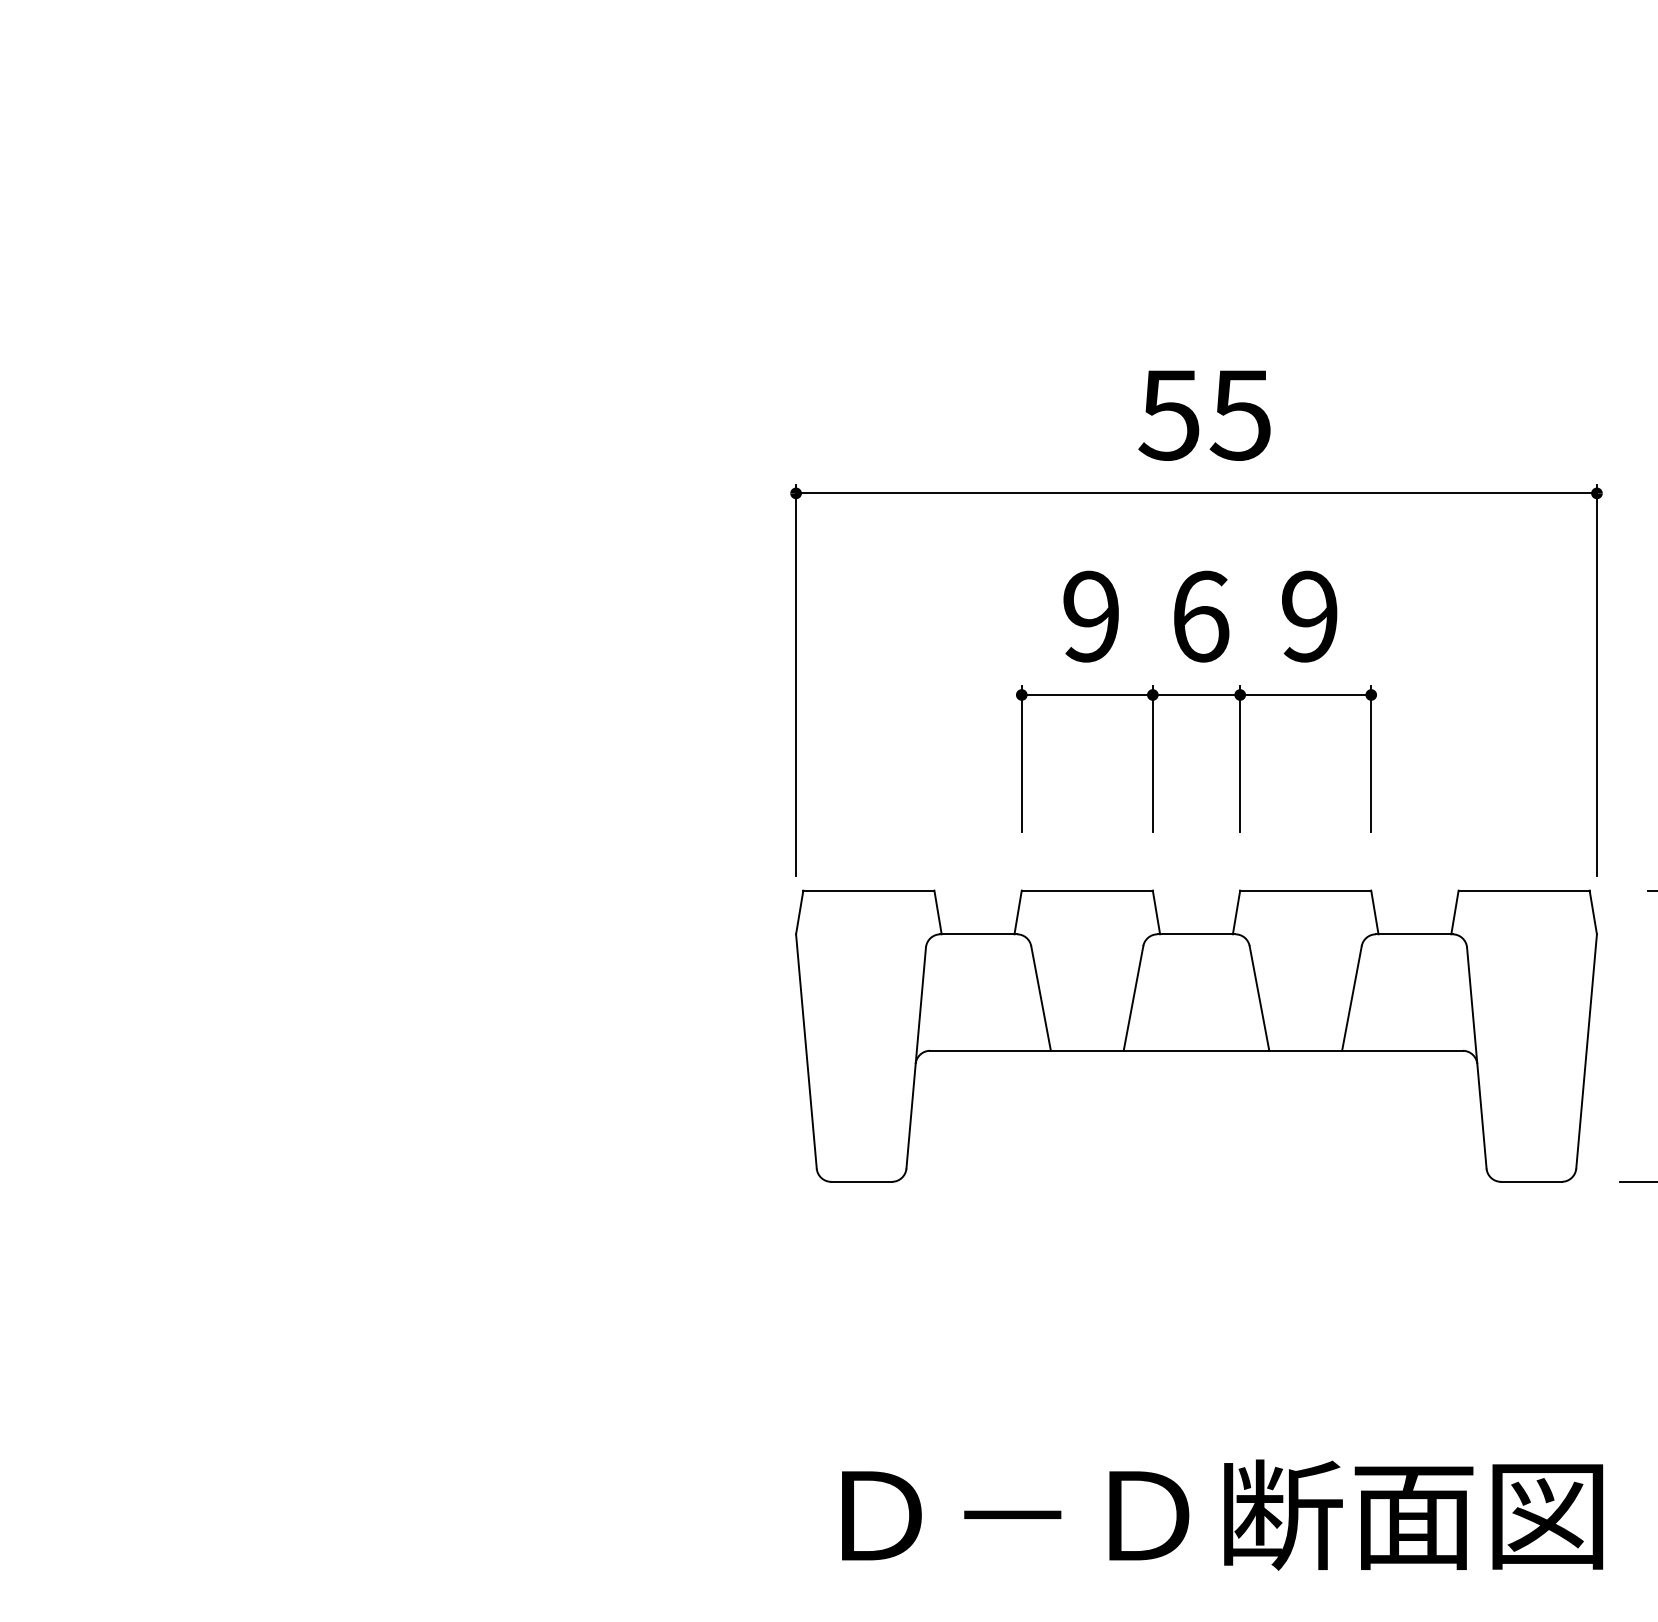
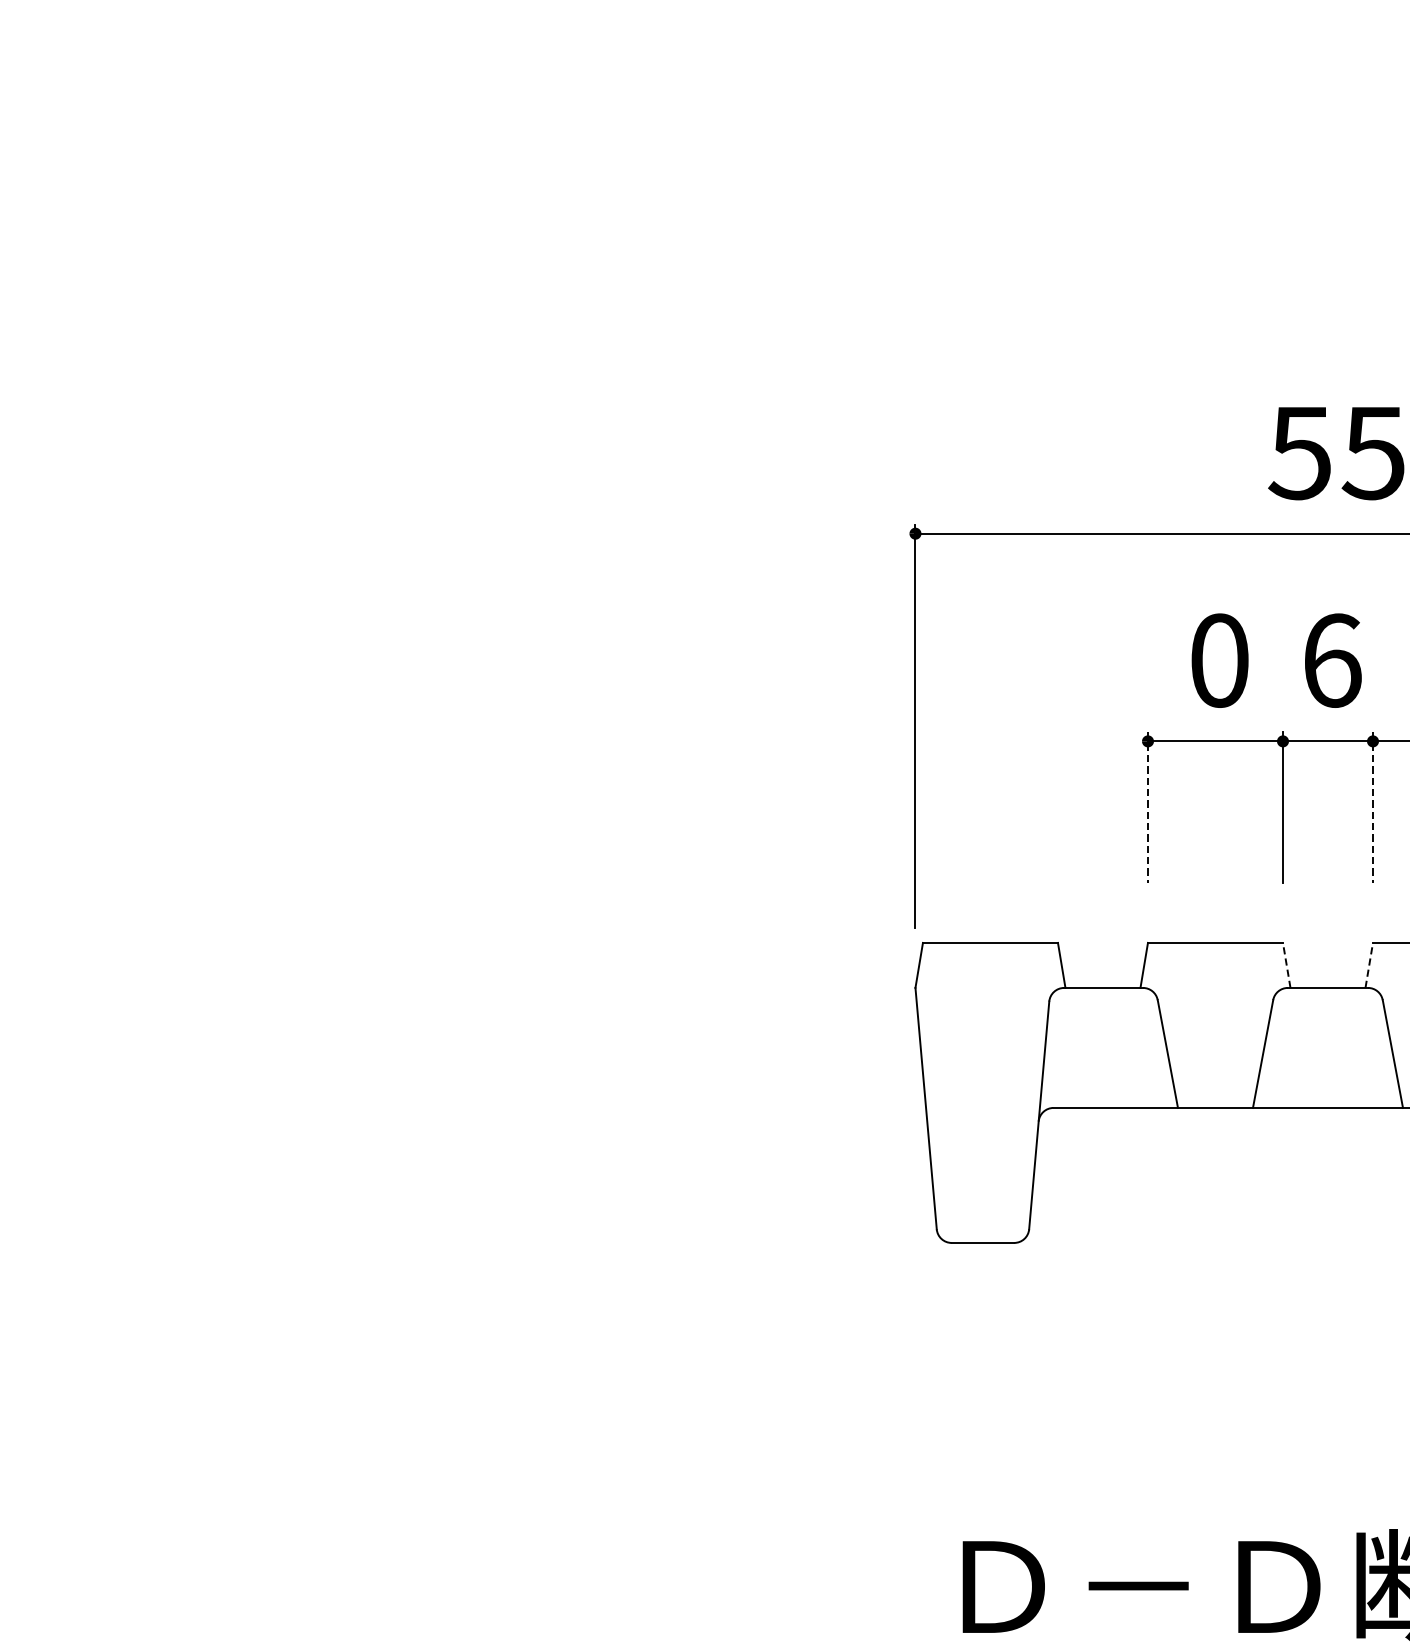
text: (1091, 616) -> (1219, 660), 9 -> 0
line: (1021, 759) -> (1147, 807), solid -> dashed
line: (1240, 759) -> (1373, 807), solid -> dashed
line: (1156, 911) -> (1286, 964), solid -> dashed
line: (1236, 911) -> (1369, 964), solid -> dashed

